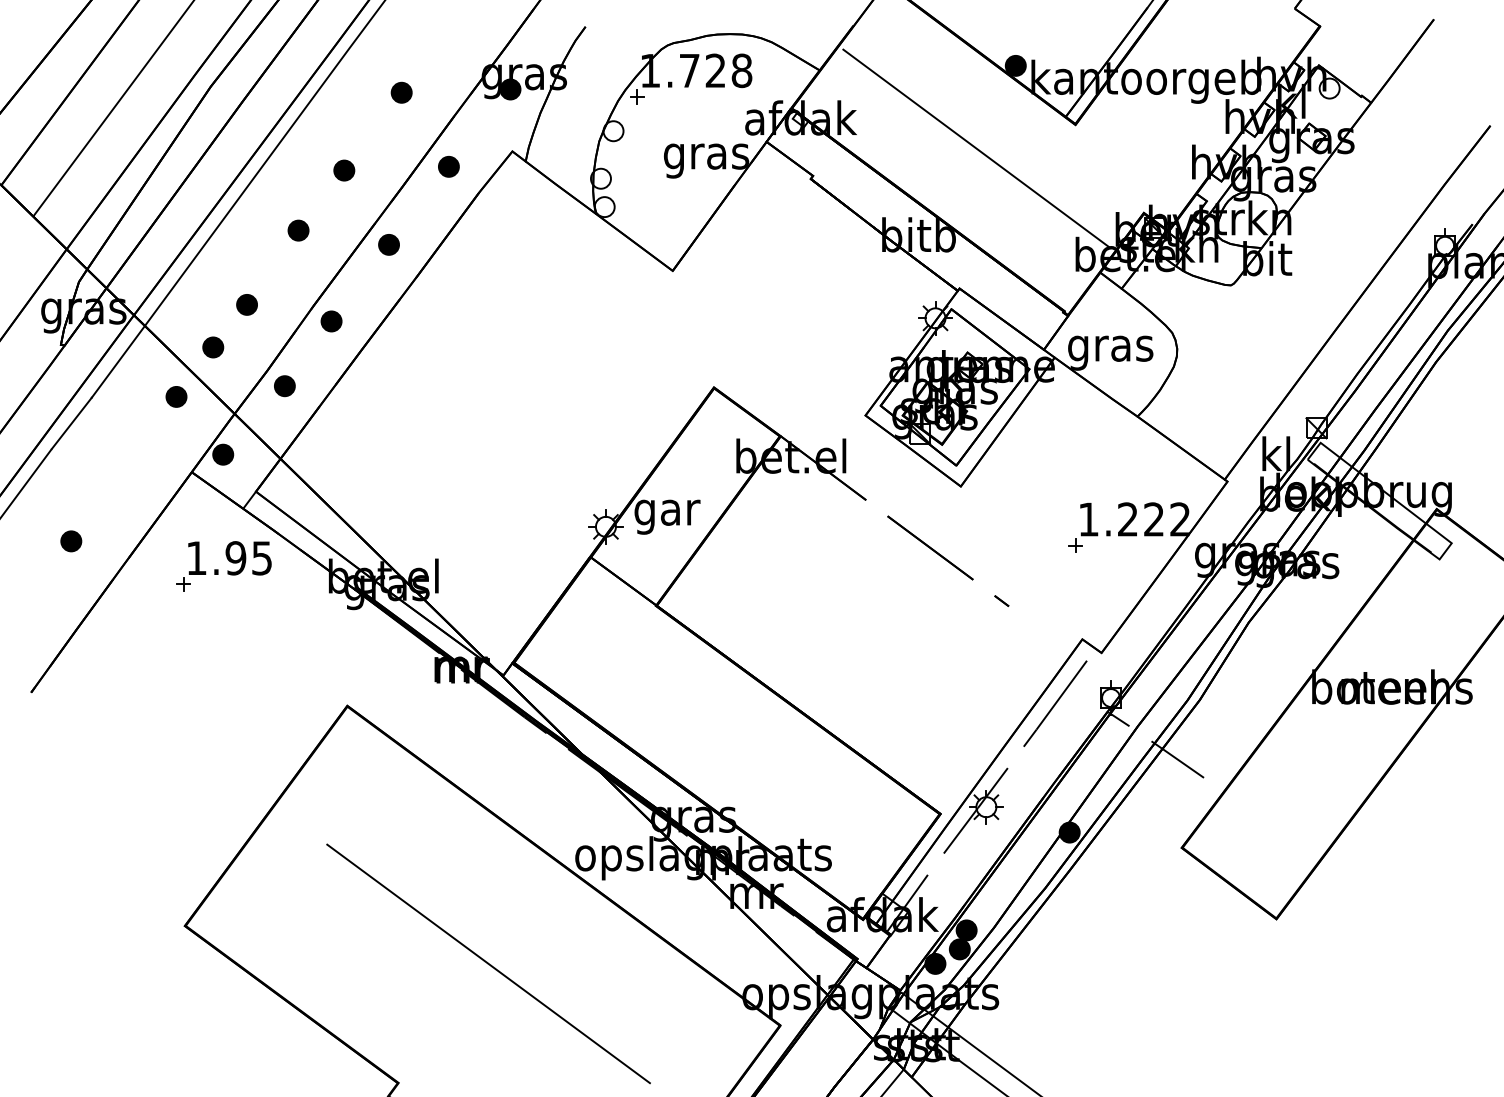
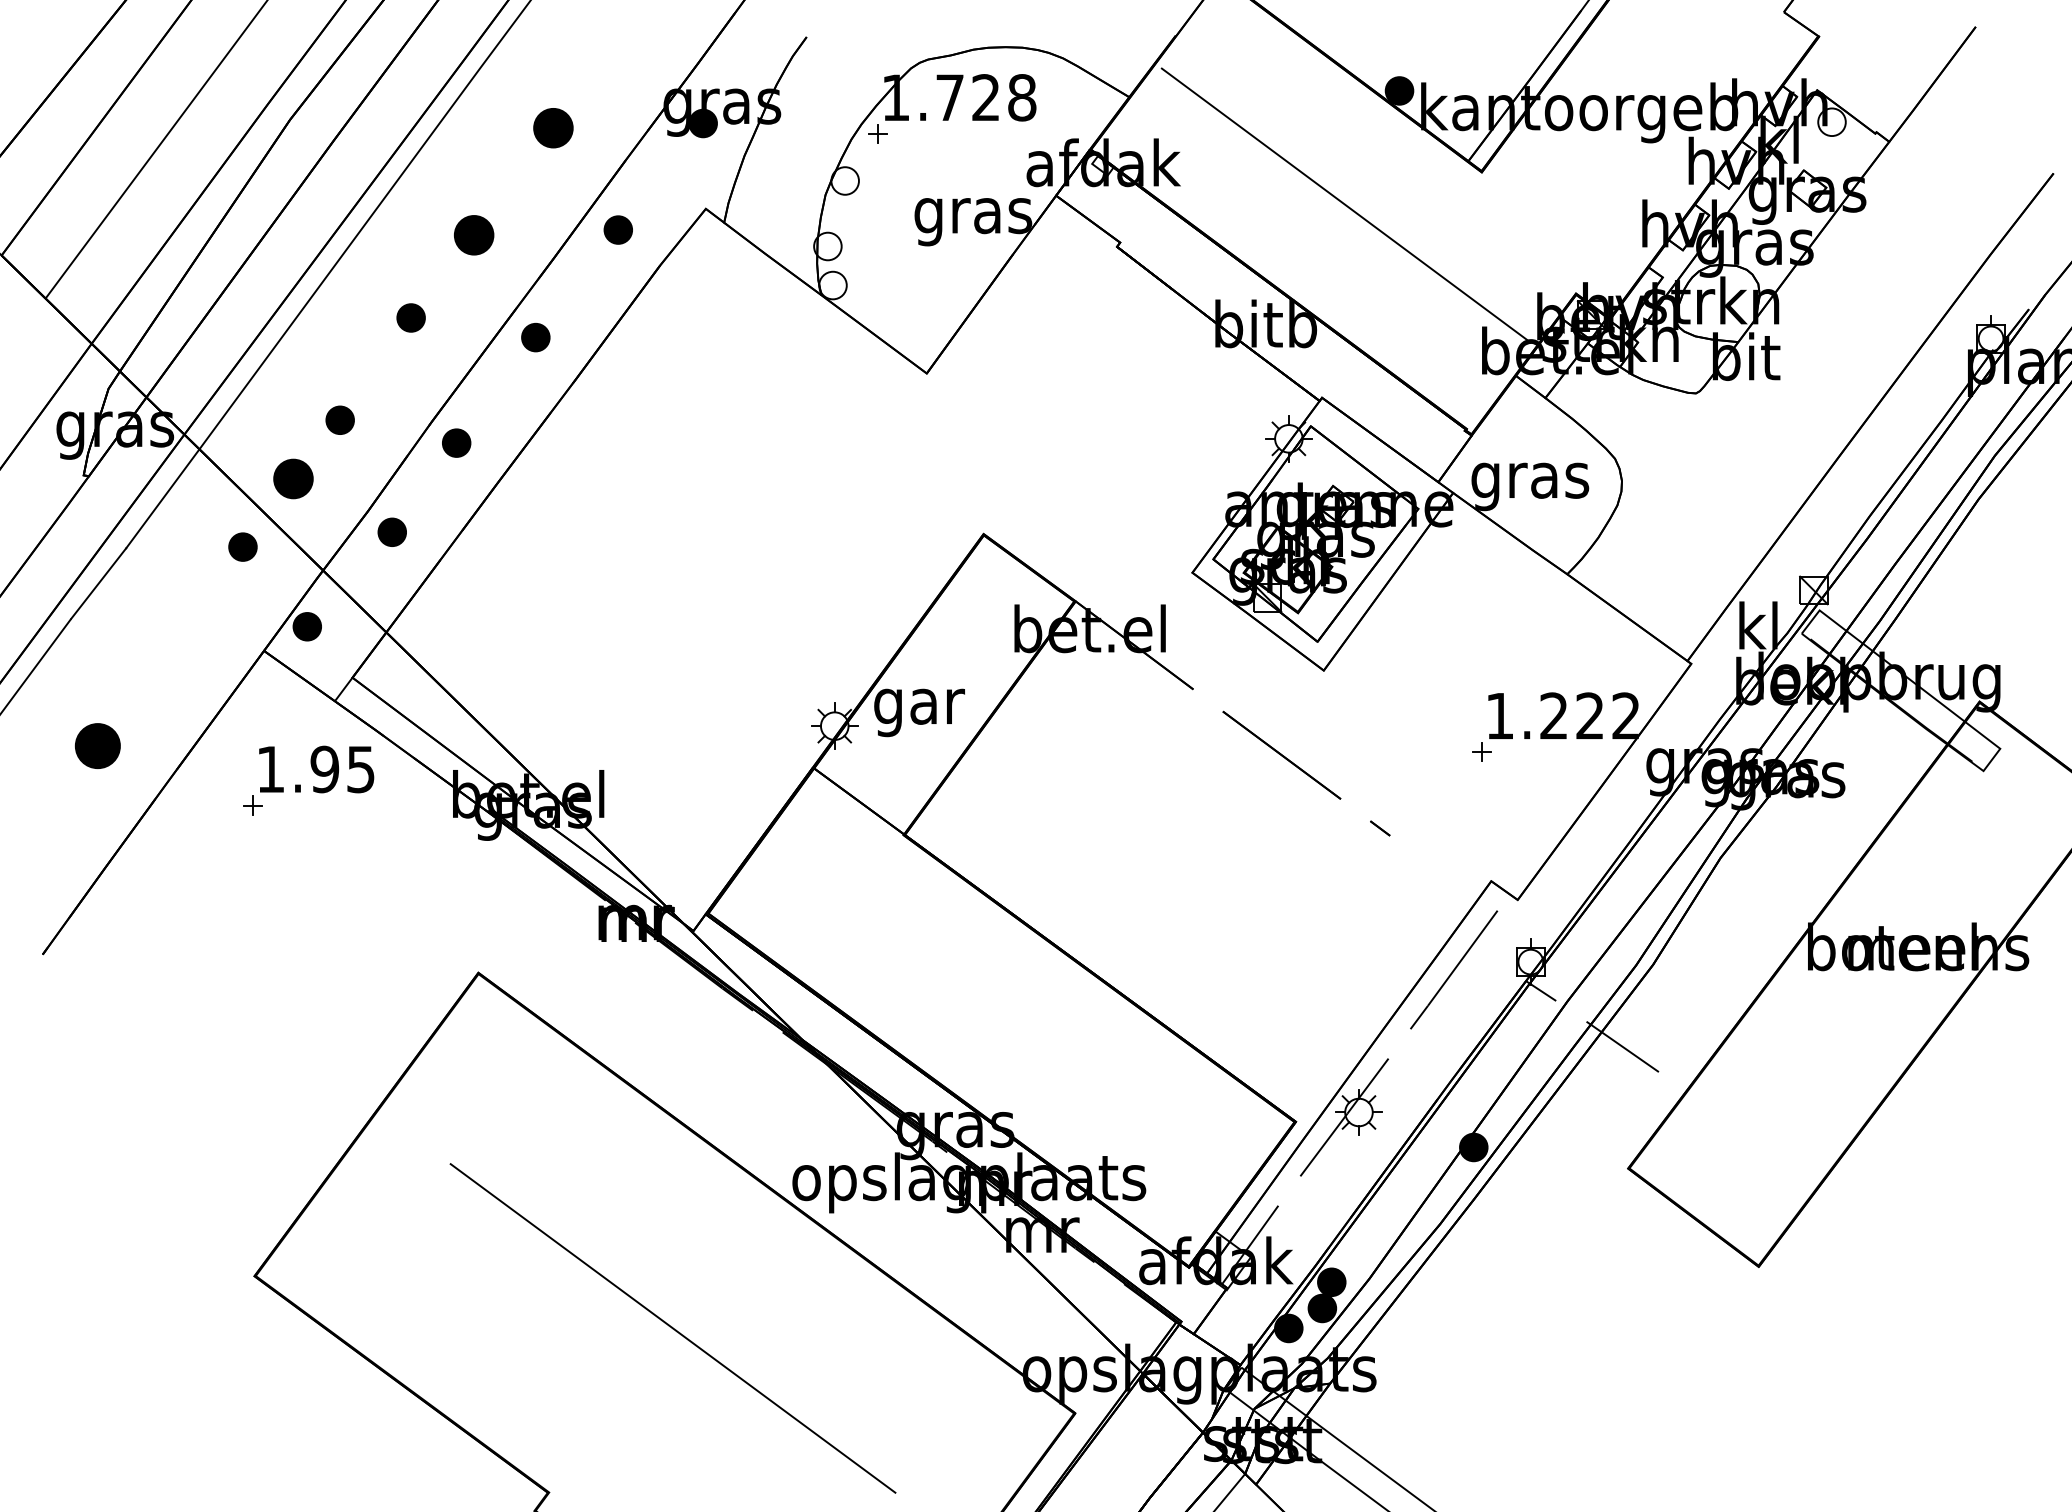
part: (401, 92) -> (553, 127), size x1.4
part: (344, 170) -> (474, 235), size x1.4
part: (213, 347) -> (293, 479), size x1.4
part: (71, 541) -> (98, 746), size x1.6

